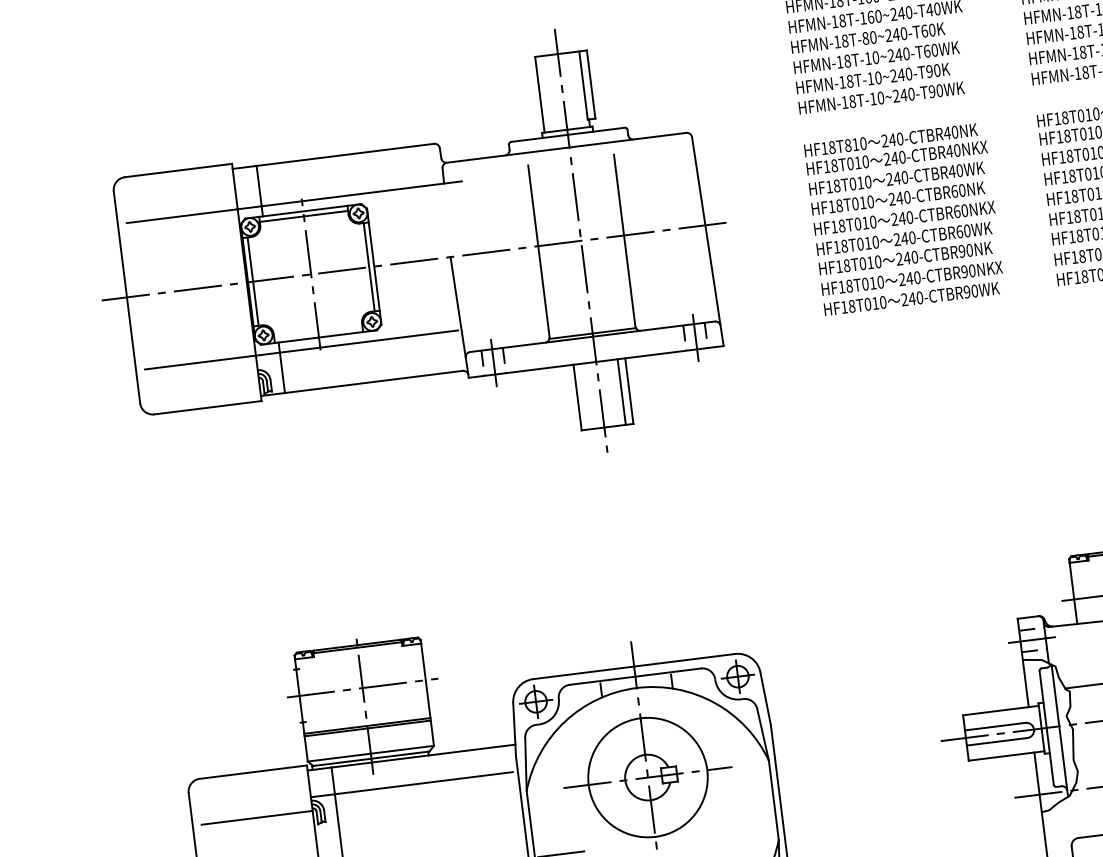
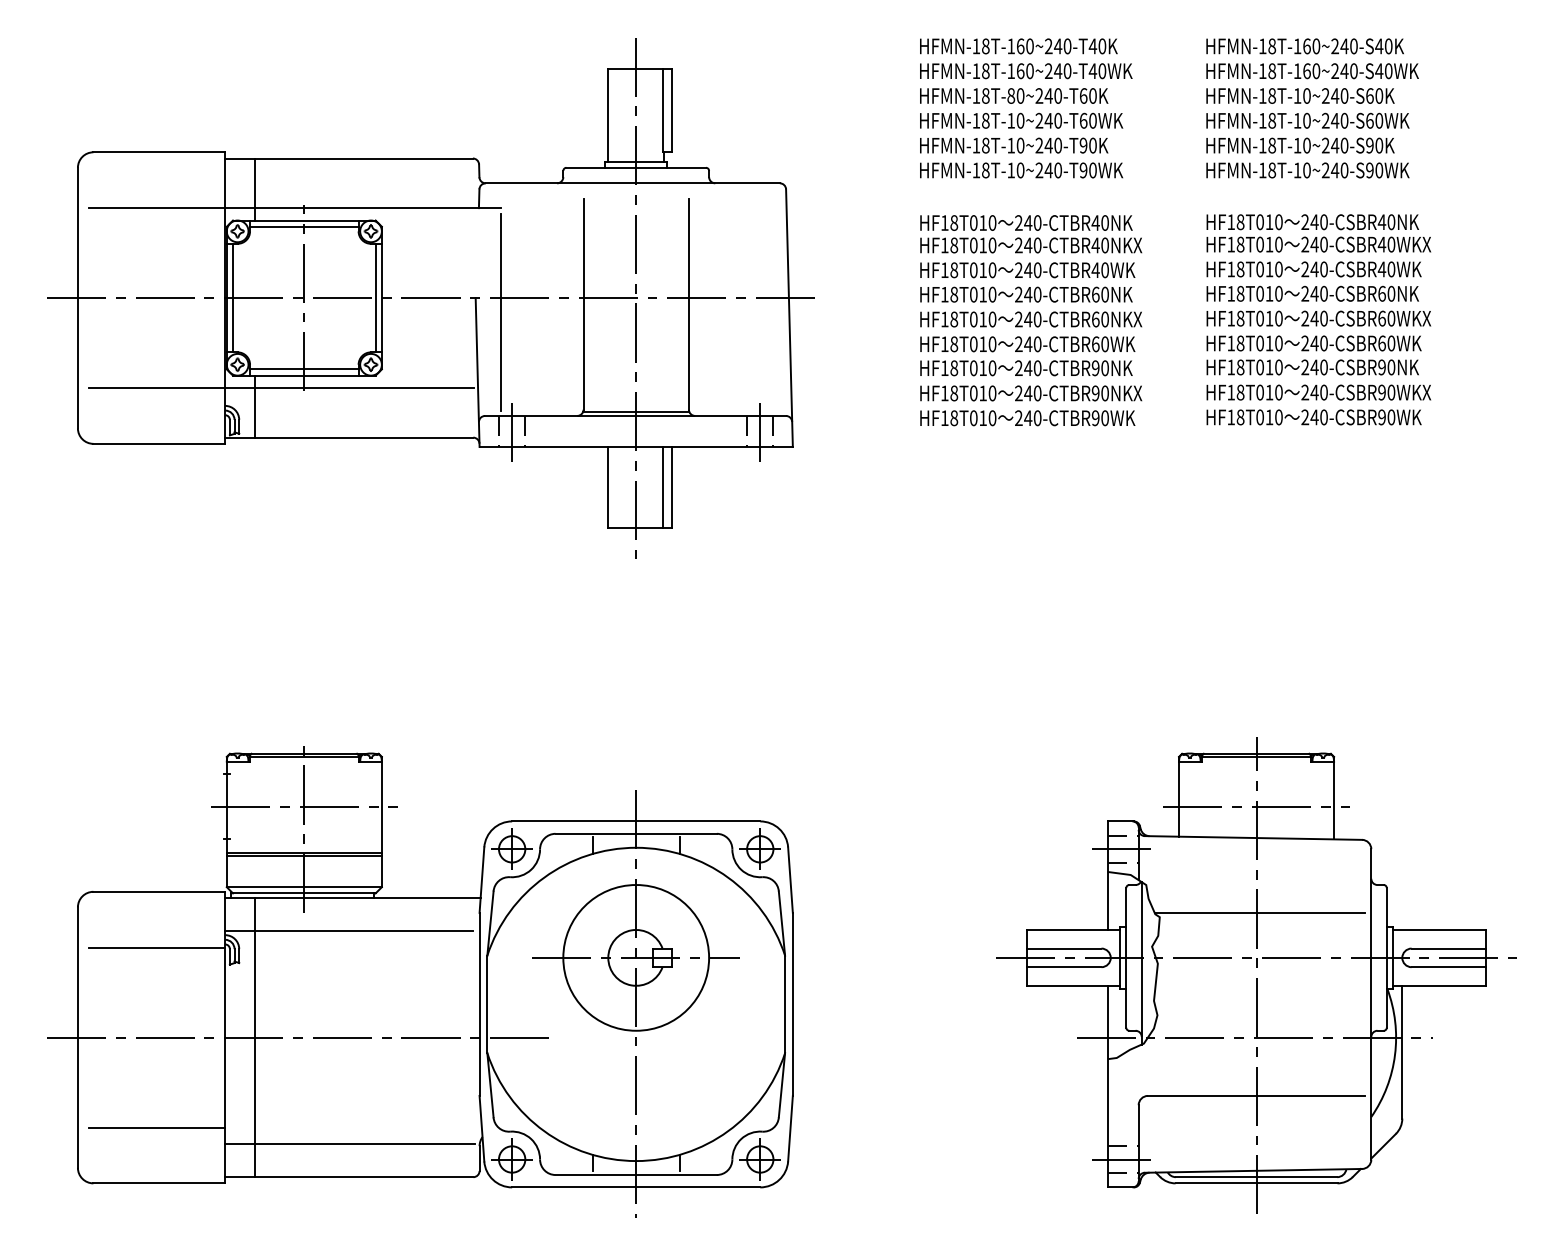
text: (847, 145) -> (973, 222), HF18T810 -> HF18T010
line: (472, 266) -> (500, 312), added
line: (318, 332) -> (304, 369), added

